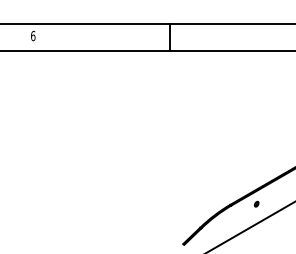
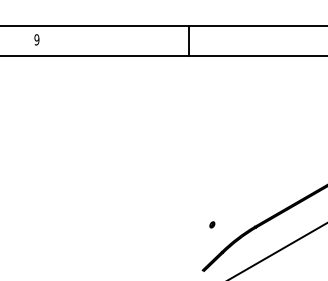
text: (33, 36) -> (37, 40), 6 -> 9
part: (256, 203) -> (212, 224), moved

